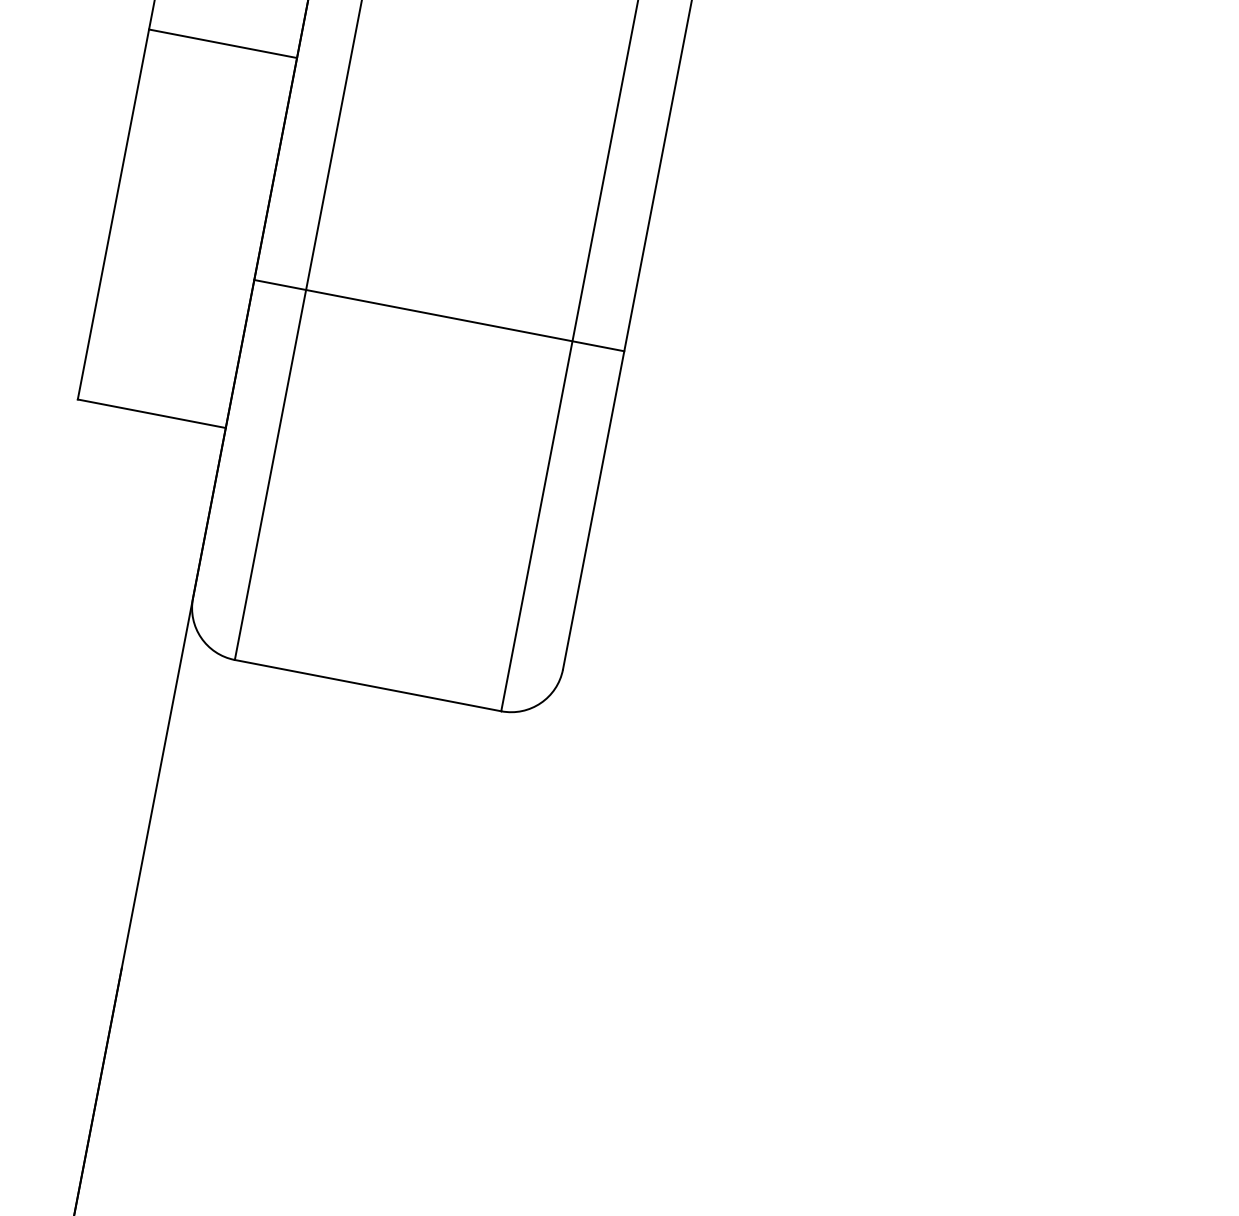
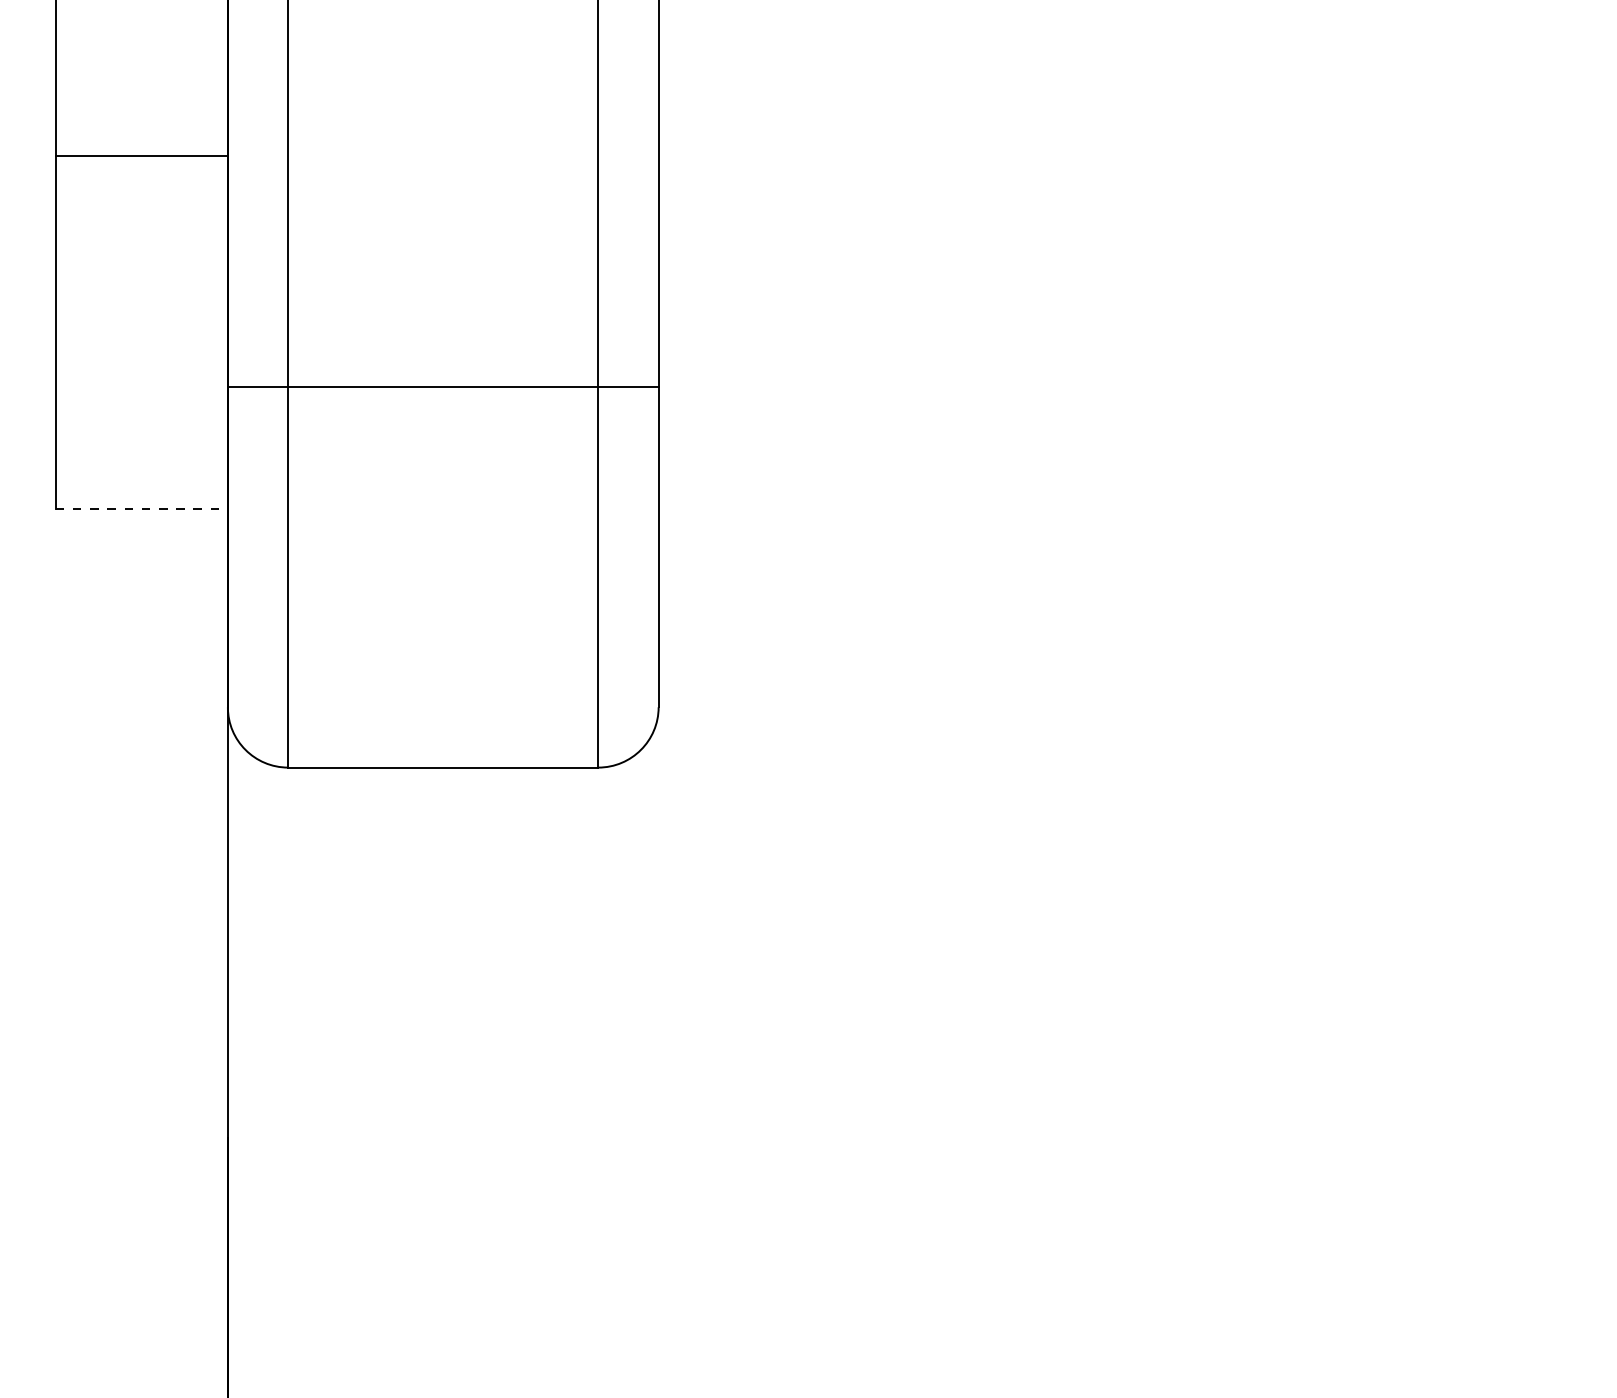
line: (222, 43) -> (141, 156), moved
line: (438, 315) -> (442, 386), moved
line: (152, 414) -> (142, 509), solid -> dashed

